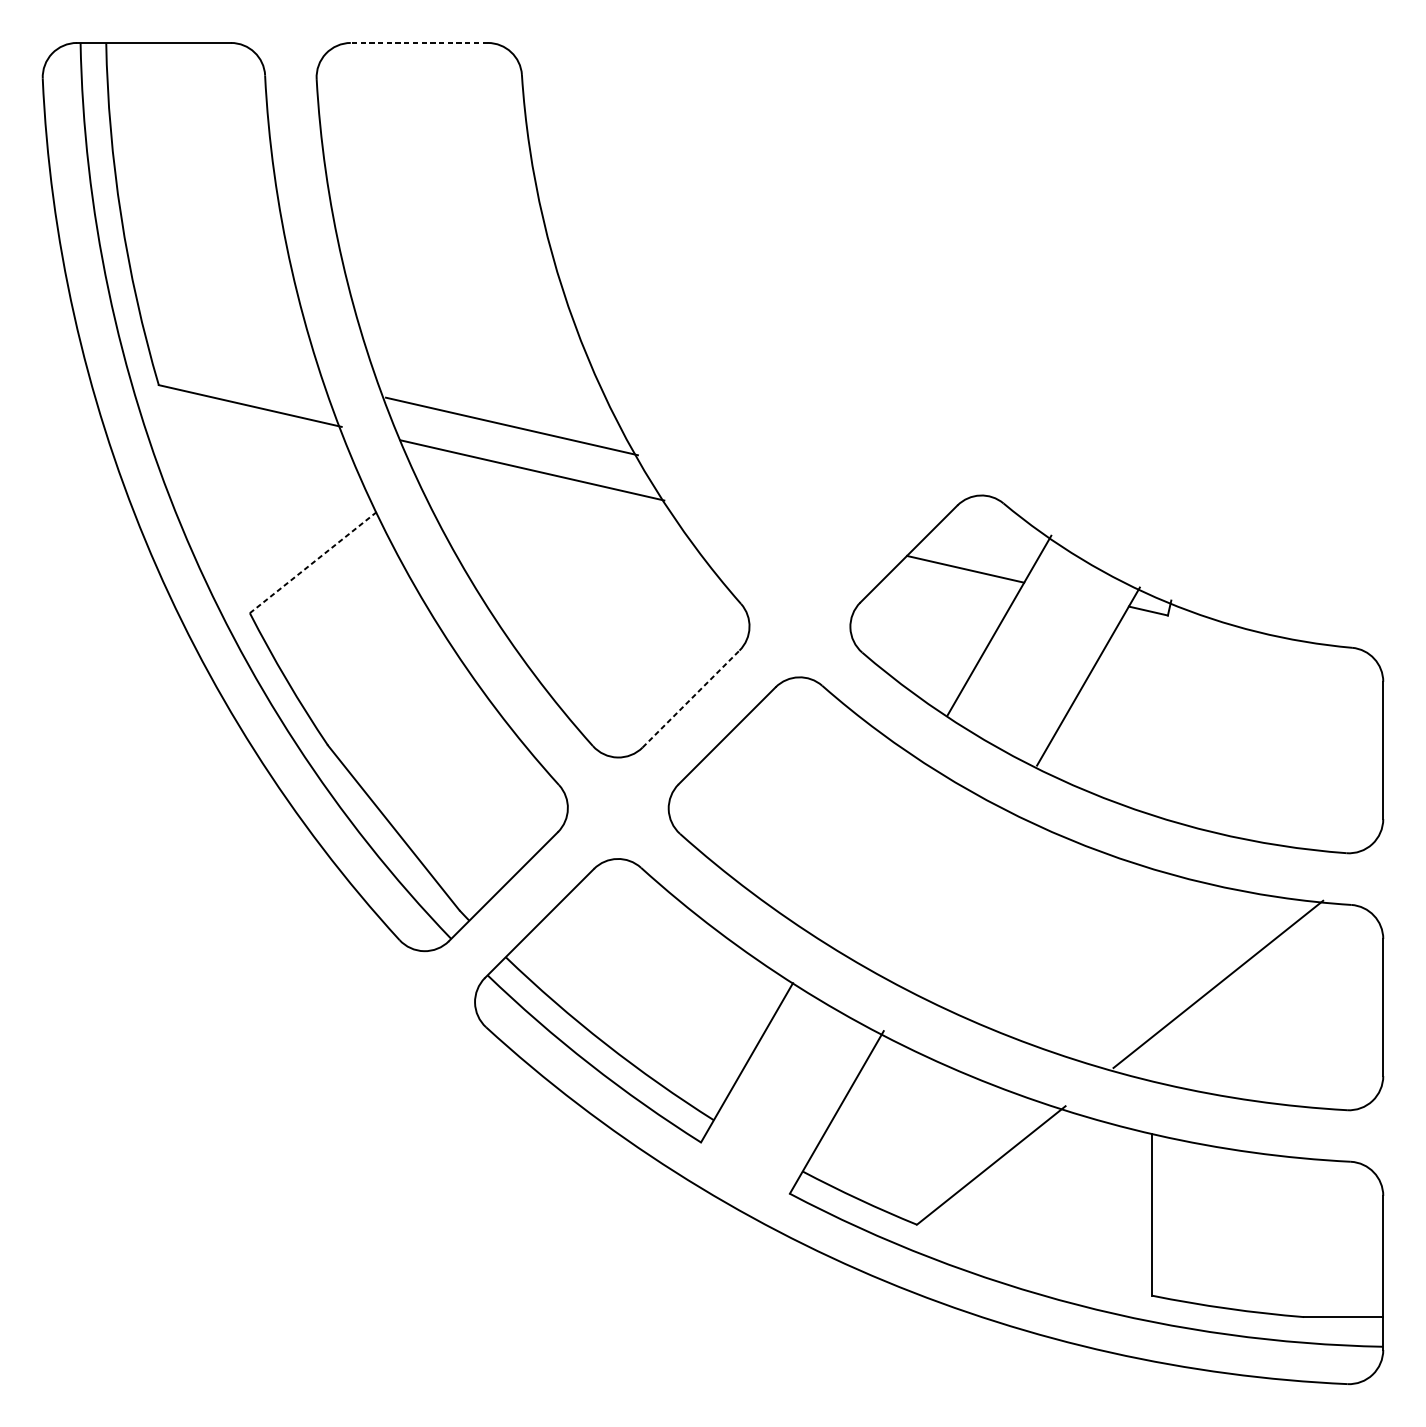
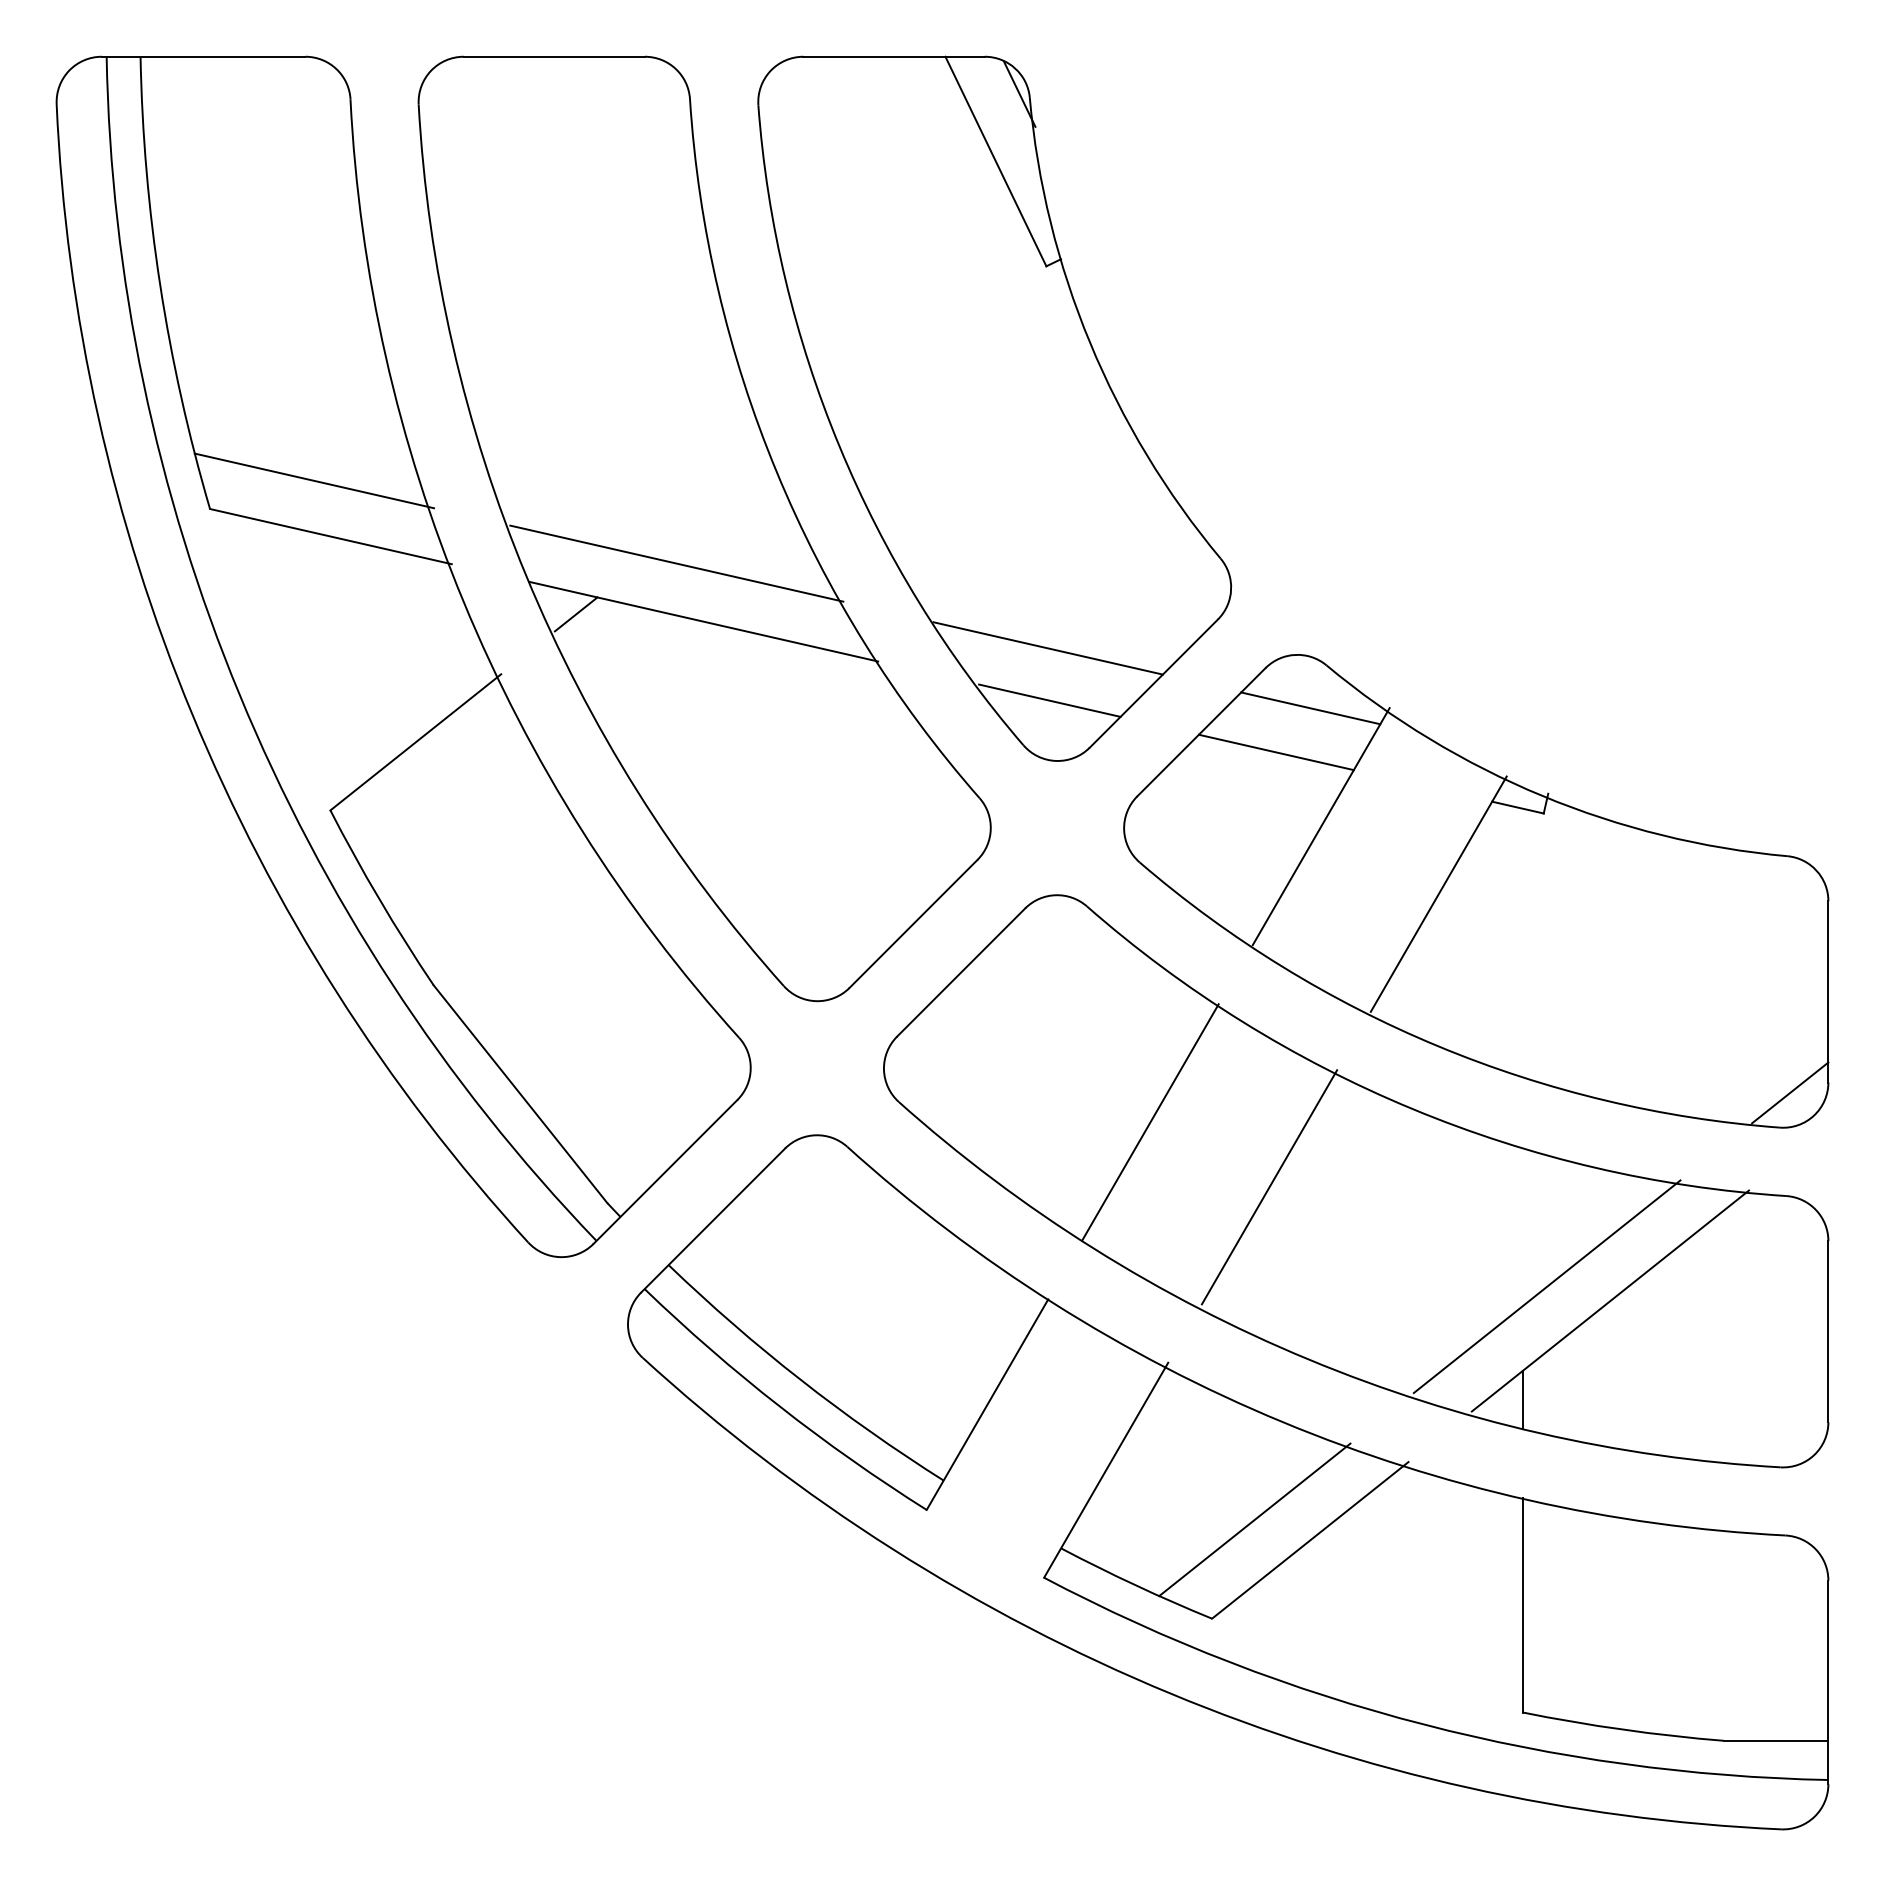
line: (419, 42) -> (554, 56), dashed -> solid
part: (752, 309) -> (994, 408), added
line: (237, 363) -> (314, 480), added
line: (435, 464) -> (575, 614), added
line: (991, 536) -> (1310, 708), added
line: (315, 561) -> (416, 742), dashed -> solid
line: (691, 698) -> (913, 923), dashed -> solid
line: (1354, 826) -> (1790, 1092), added
line: (870, 849) -> (1150, 1122), added
line: (960, 898) -> (1269, 1187), added
line: (1169, 973) -> (1546, 1286), added
line: (1151, 1058) -> (1522, 1398), added
line: (949, 1149) -> (1254, 1519), added

